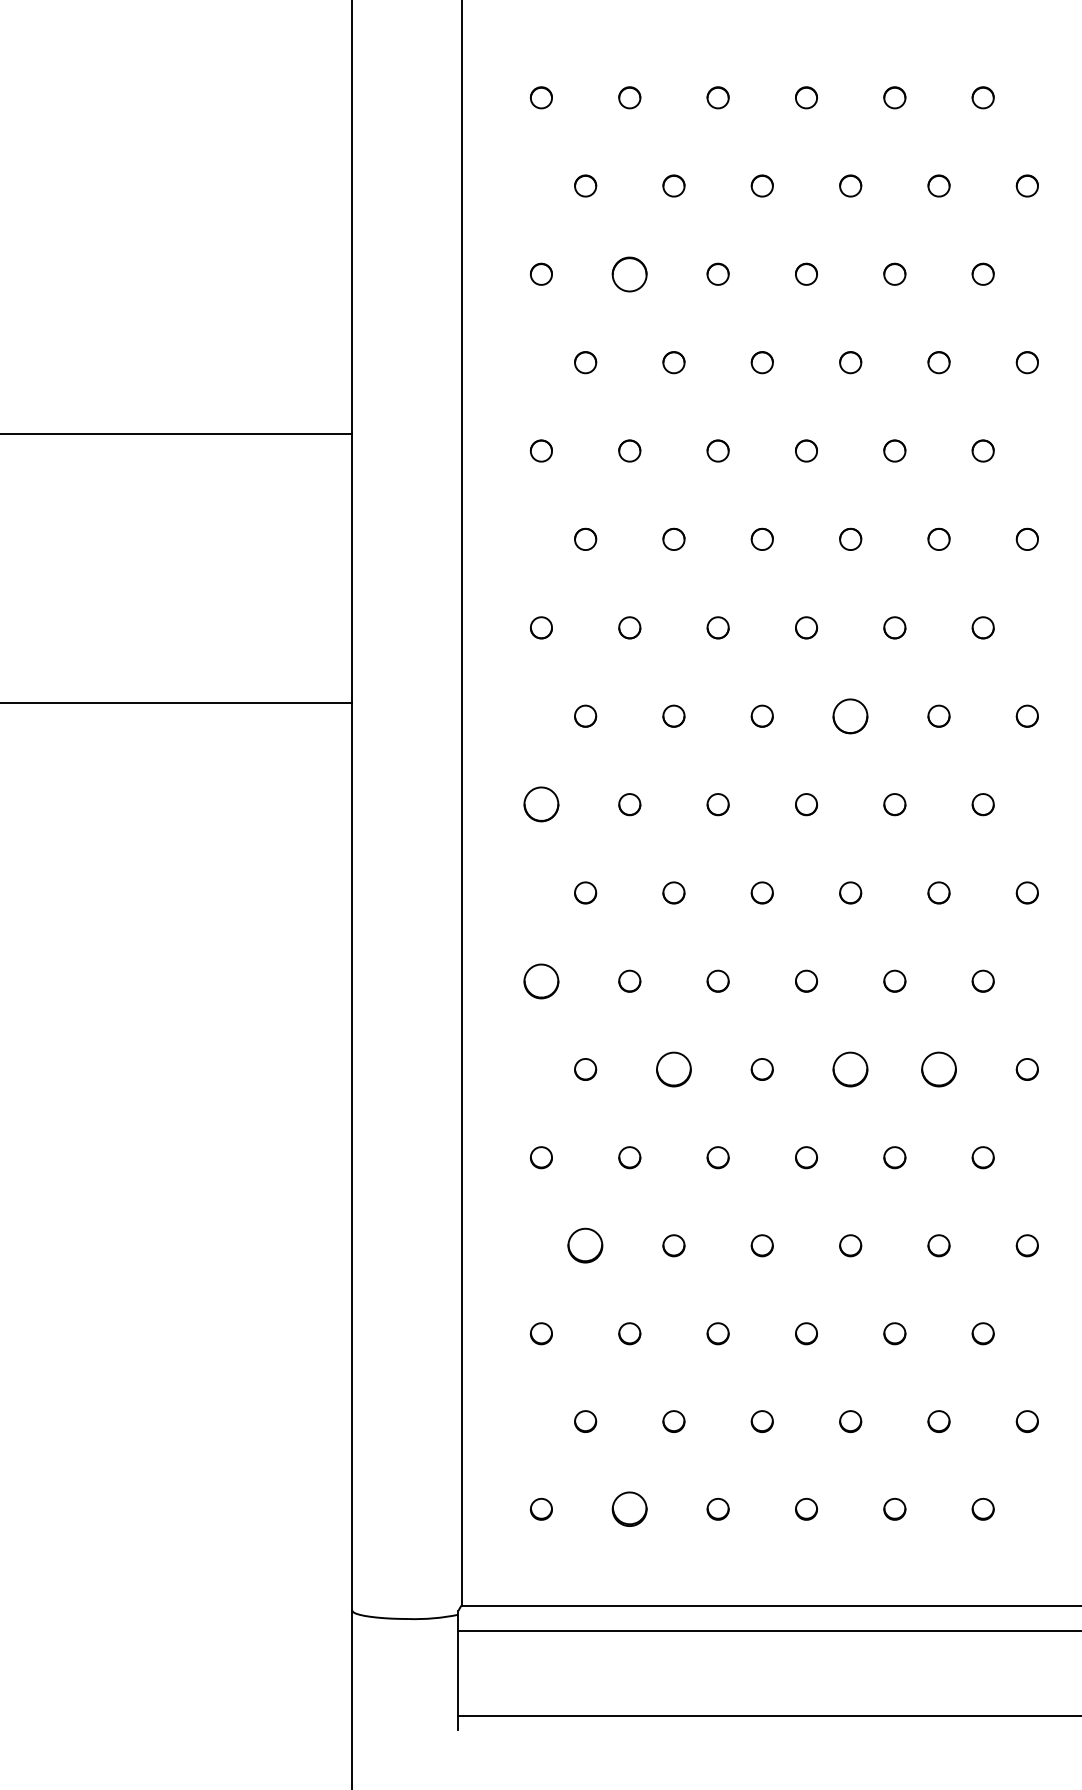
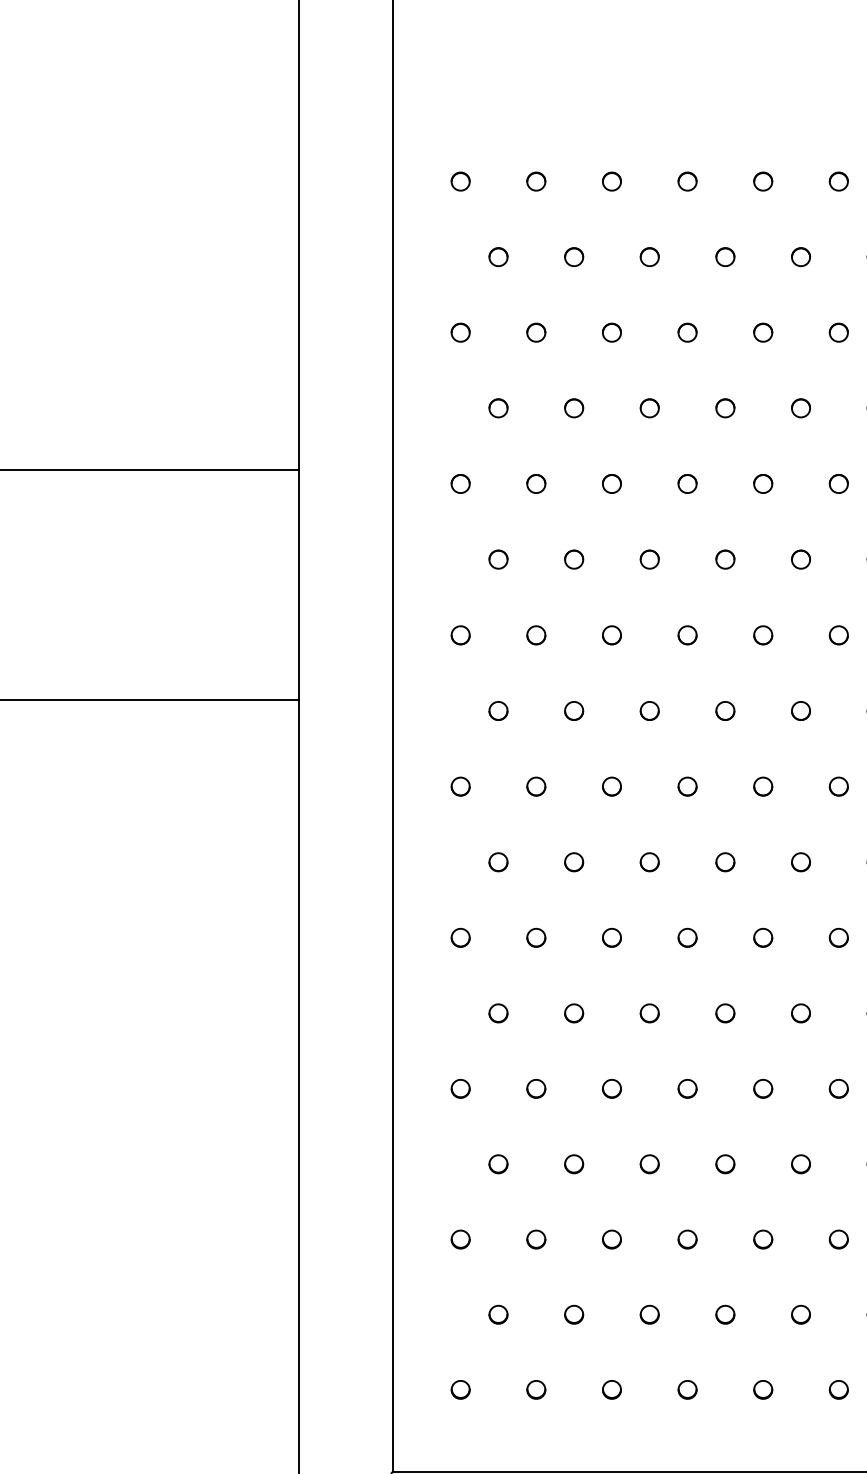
part: (629, 273) -> (536, 332), size x0.62
part: (850, 715) -> (725, 710), size x0.62
part: (541, 804) -> (460, 786), size x0.62
part: (541, 980) -> (460, 937), size x0.62
part: (673, 1069) -> (573, 1013), size x0.62
part: (850, 1069) -> (725, 1013), size x0.62
part: (938, 1069) -> (800, 1013), size x0.62
part: (585, 1245) -> (498, 1164), size x0.62
part: (629, 1509) -> (536, 1390), size x0.62

